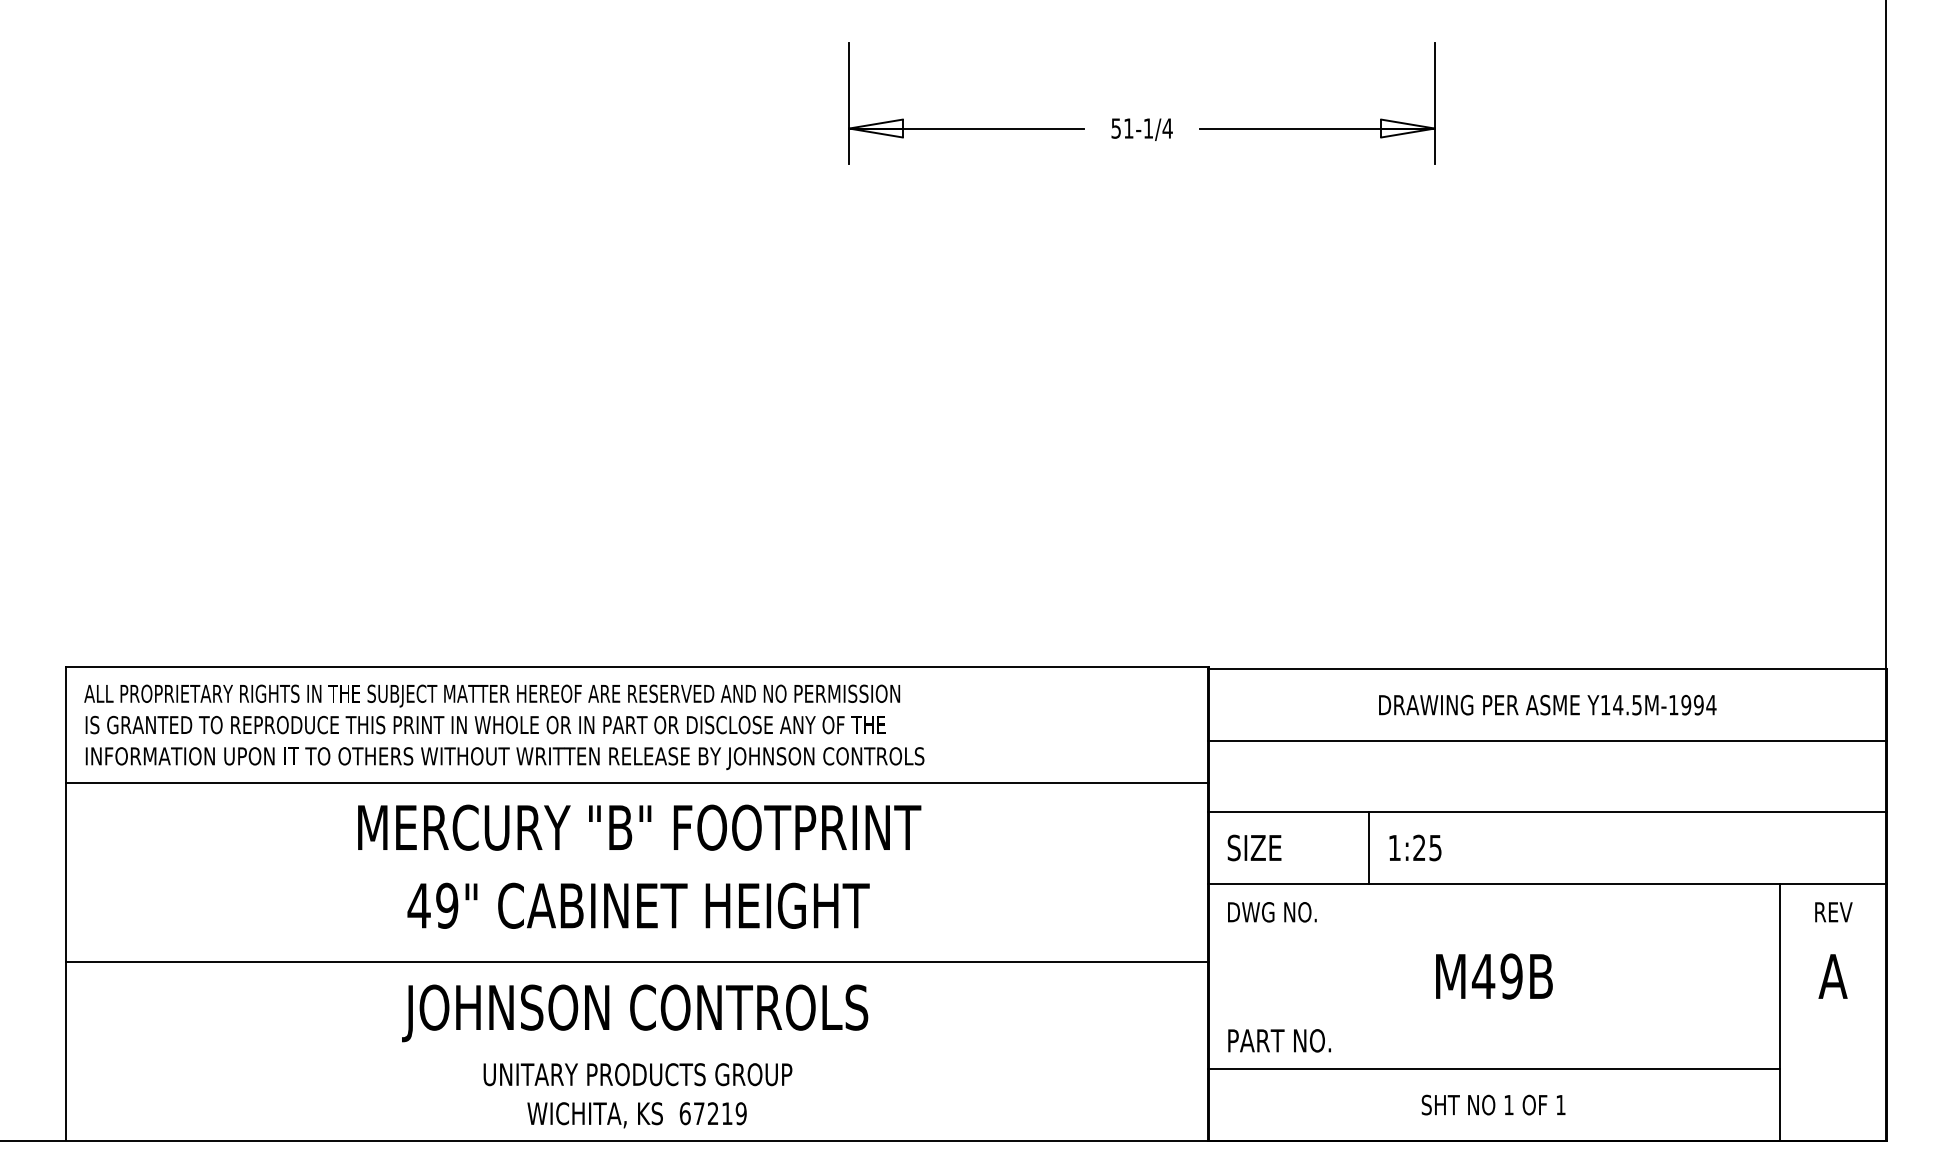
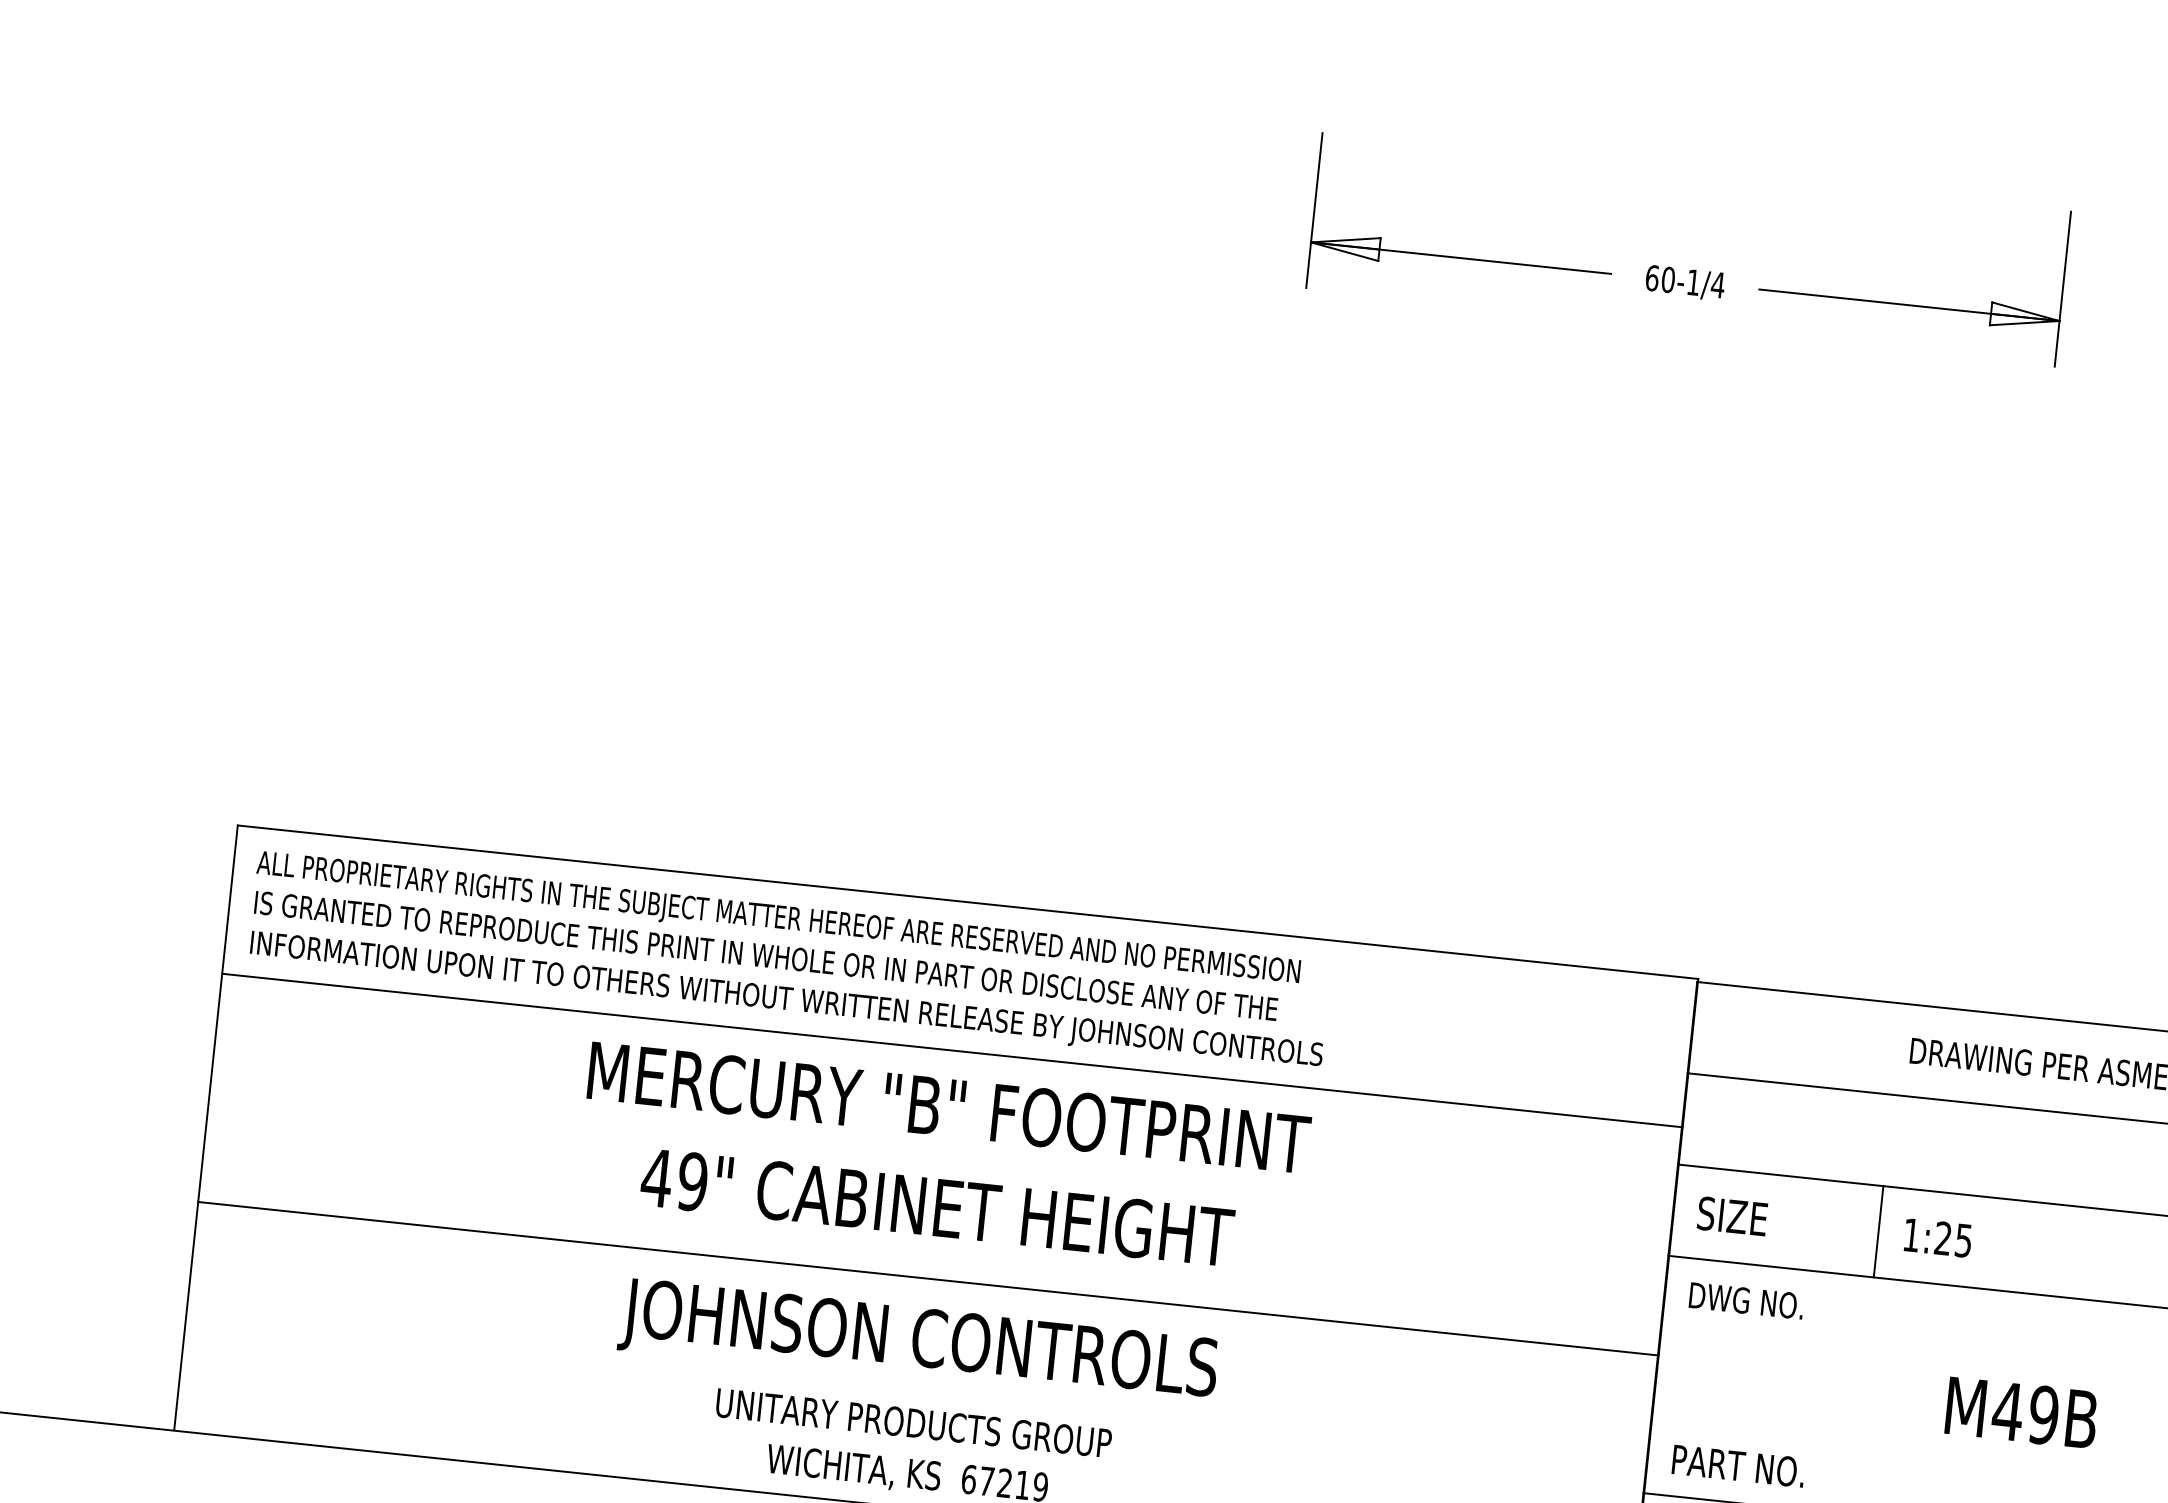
text: (1122, 128) -> (1660, 279), 51-1/4 -> 60-1/4

